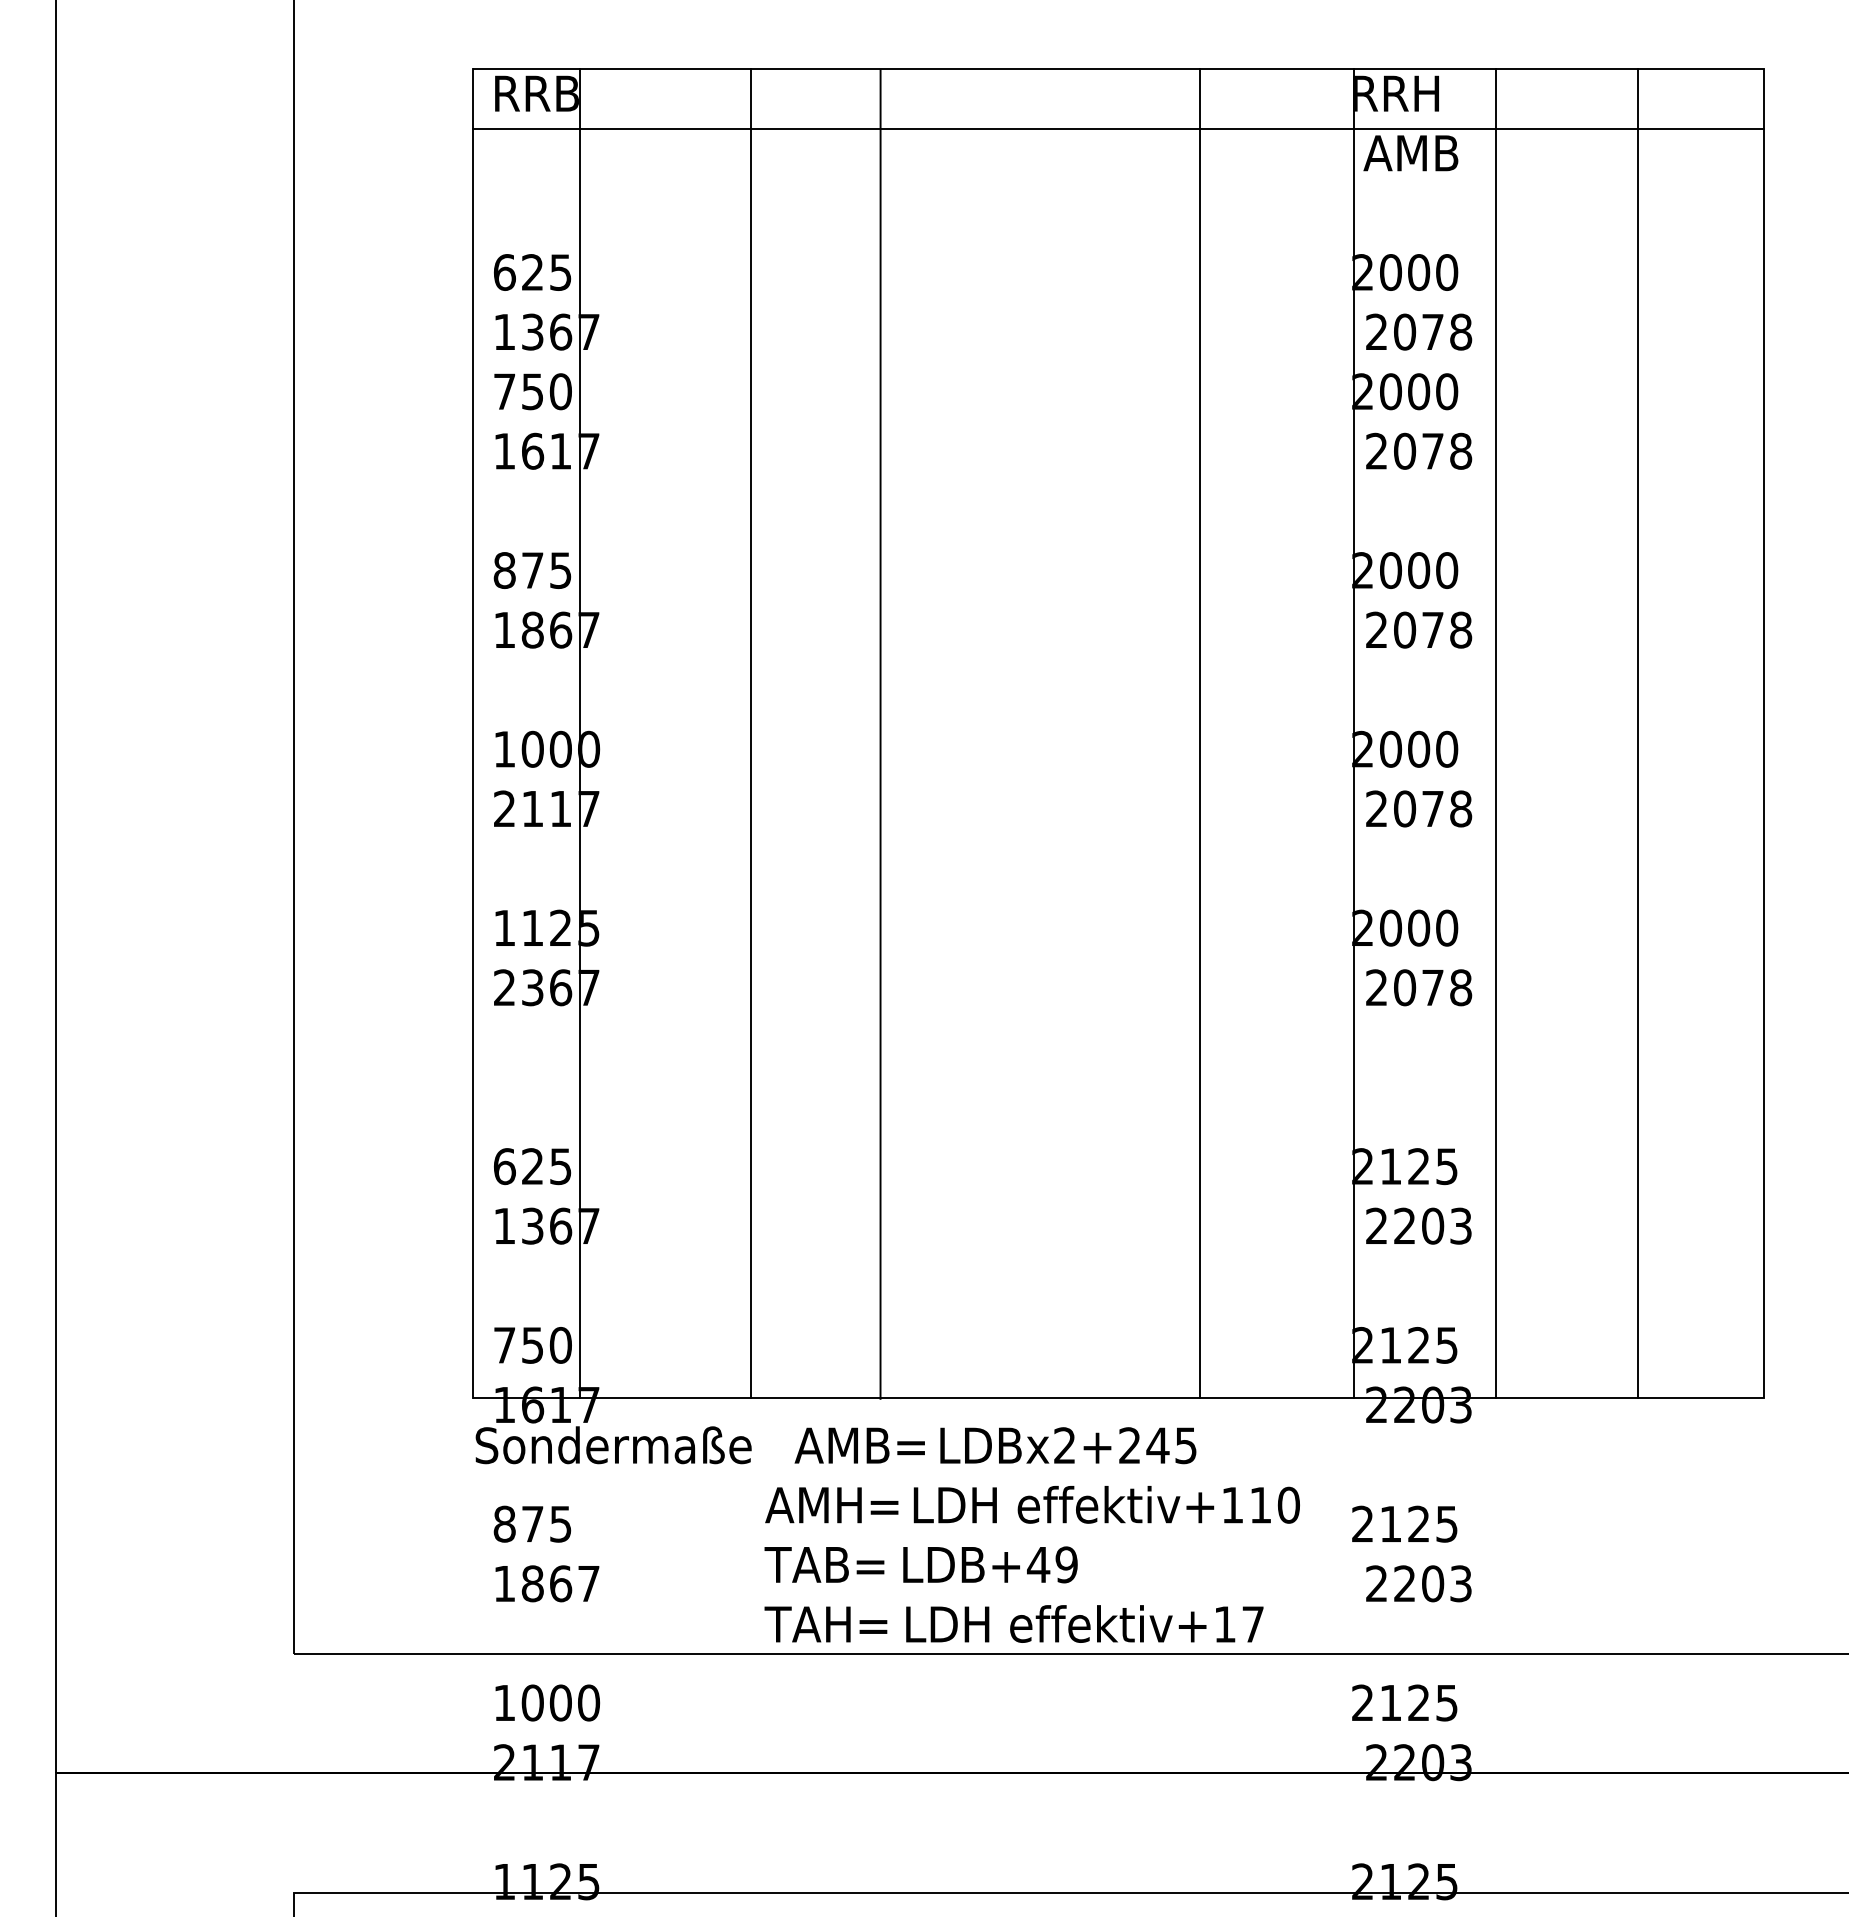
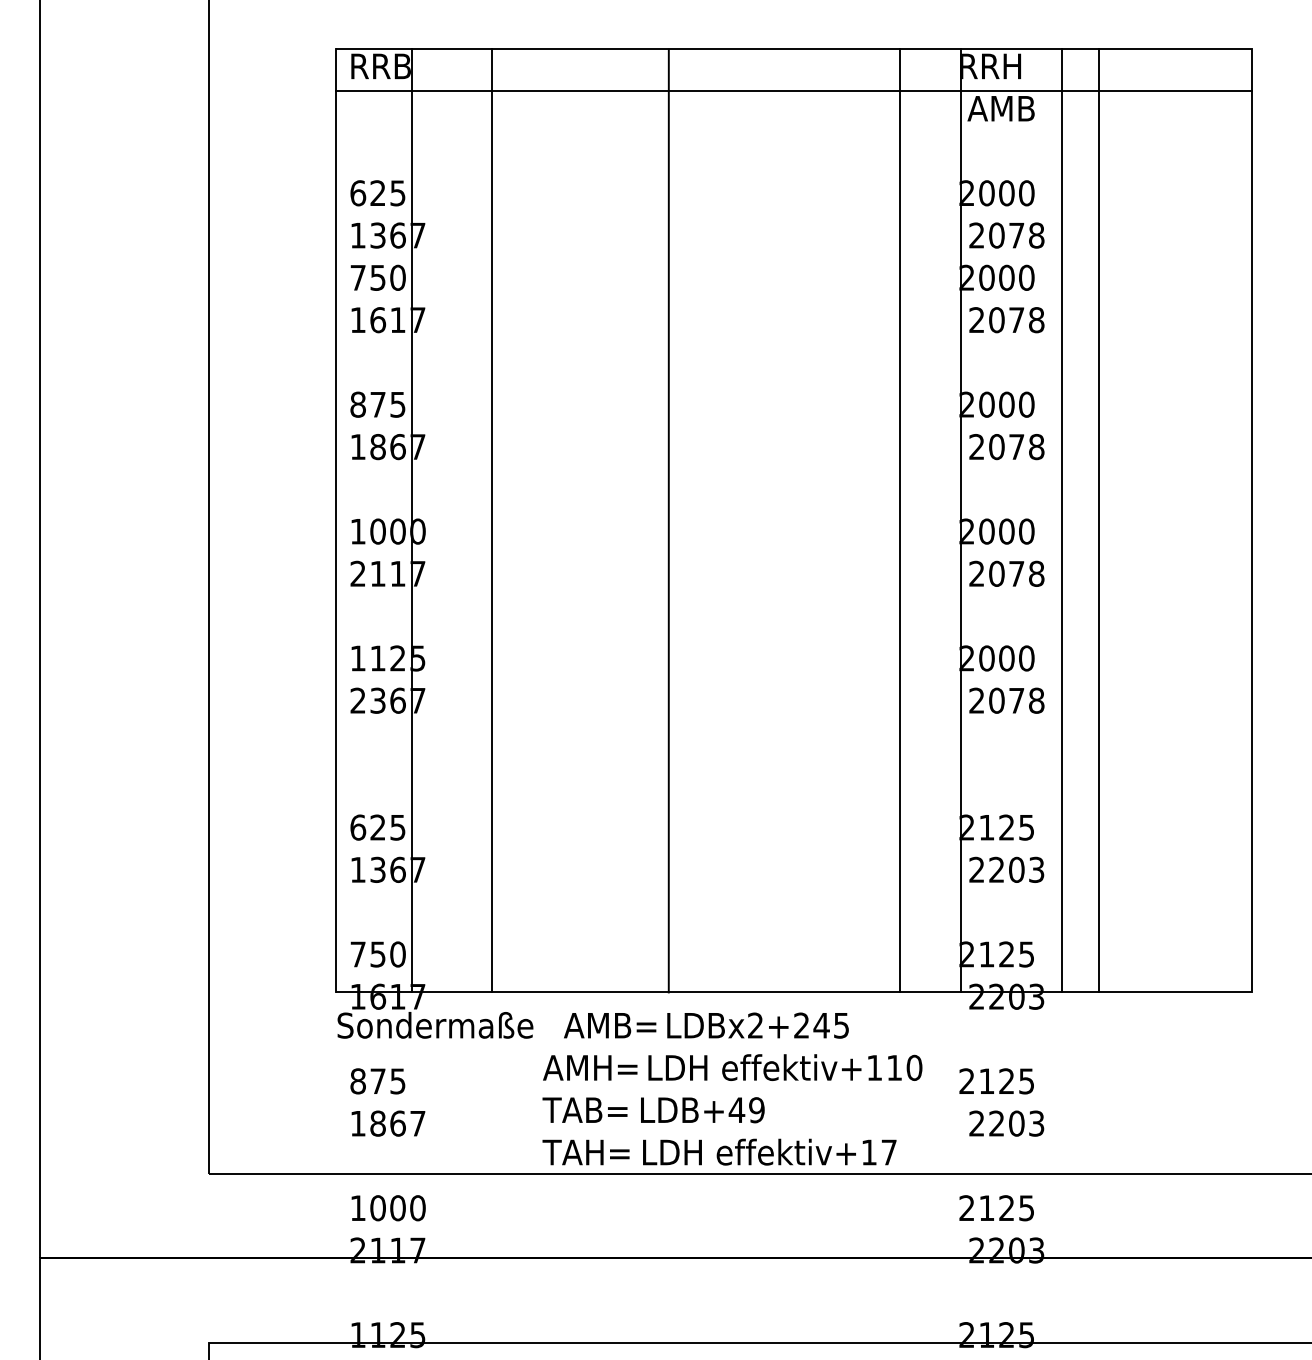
line: (750, 733) -> (491, 520), moved
line: (1199, 733) -> (900, 520), moved
line: (1638, 733) -> (1099, 520), moved
line: (880, 734) -> (668, 521), moved

